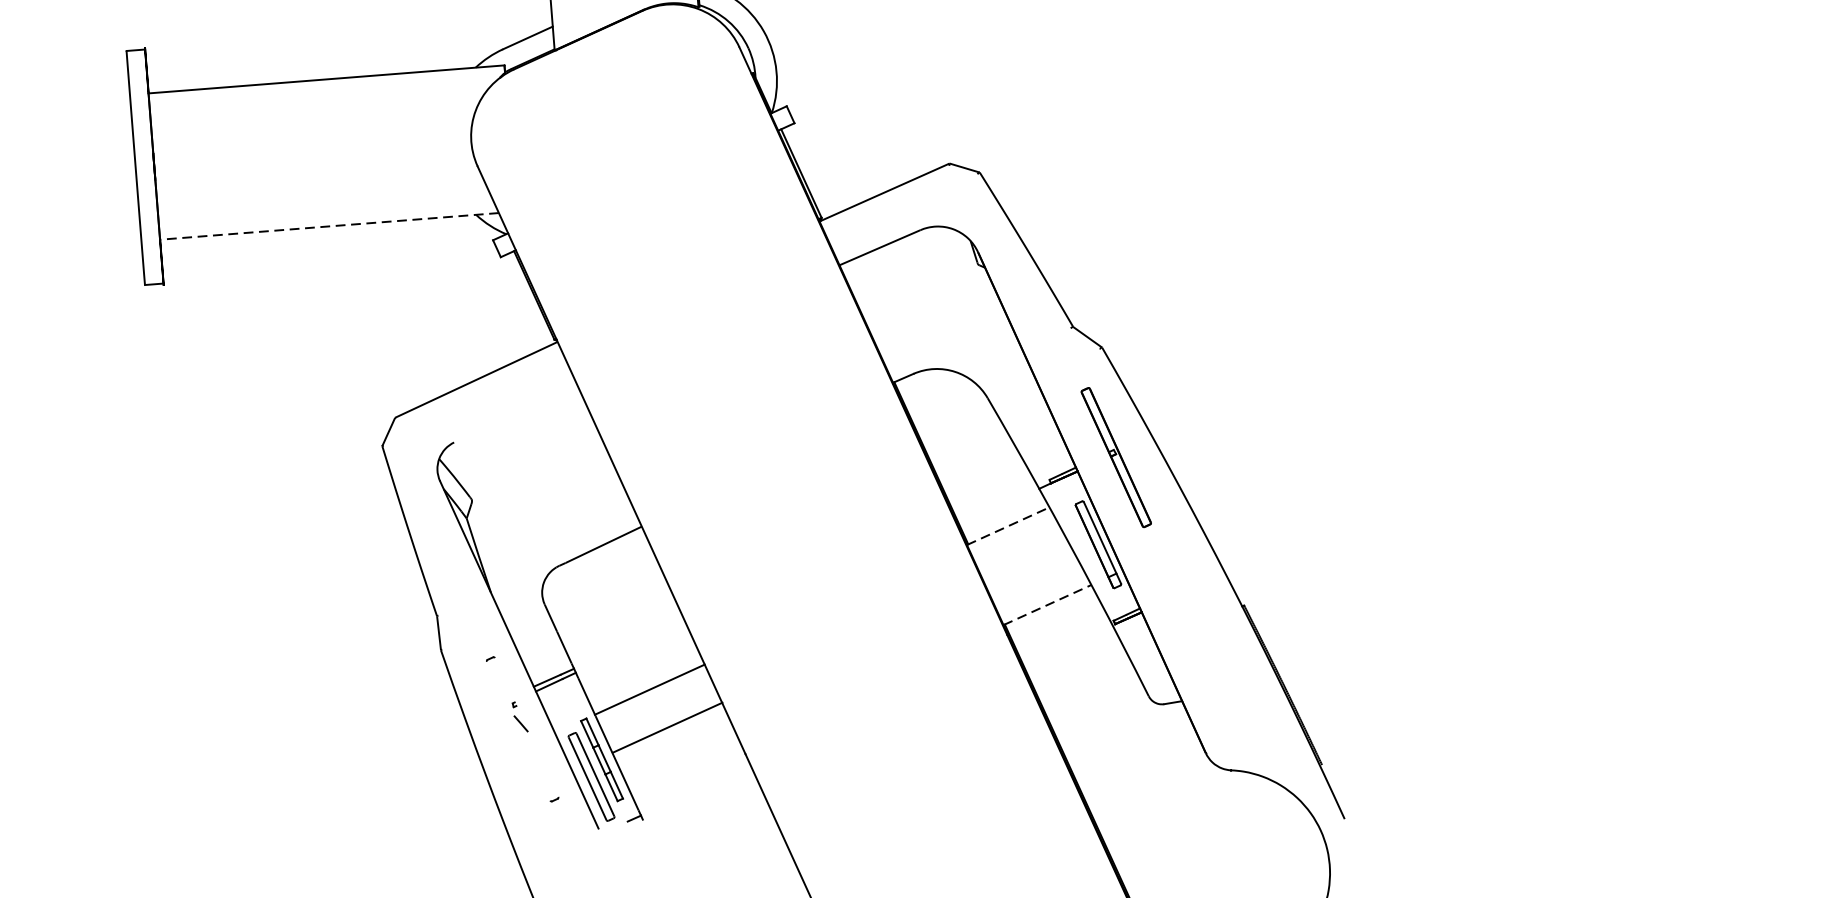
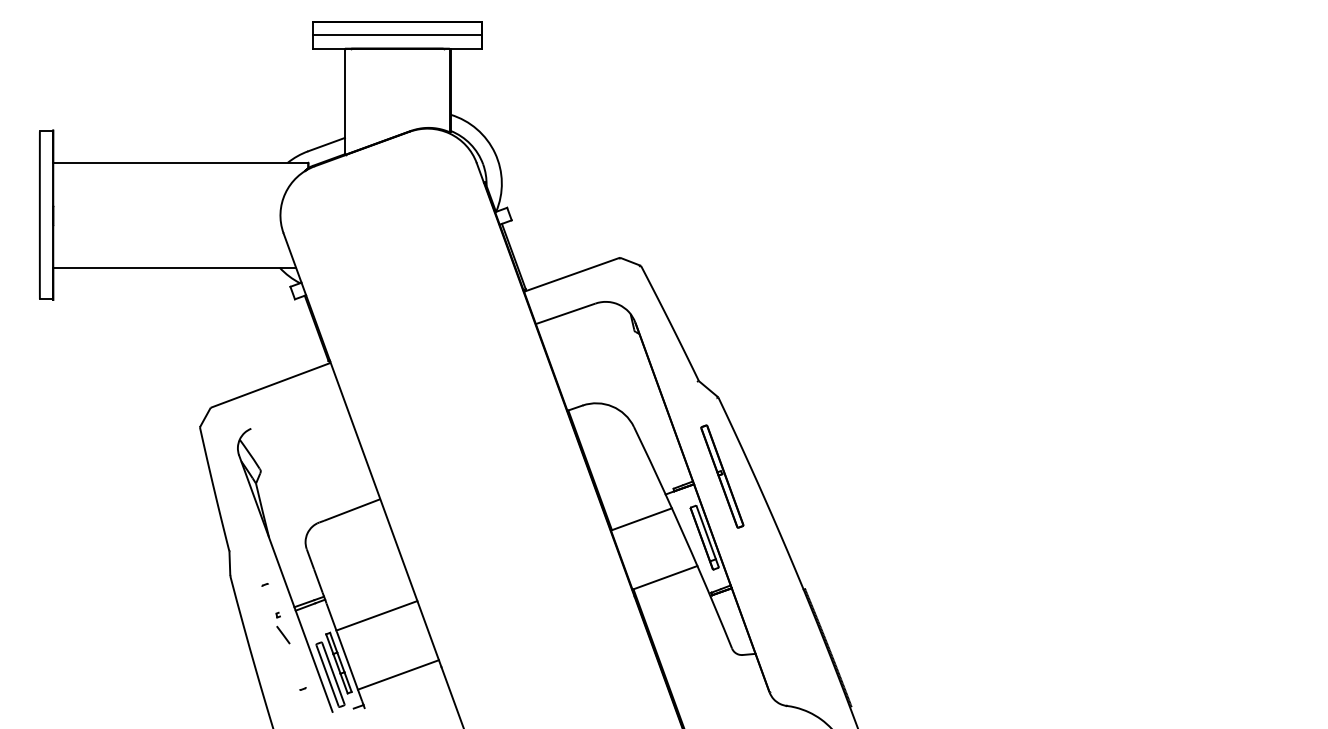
line: (329, 226) -> (174, 267), dashed -> solid
line: (1008, 526) -> (641, 519), dashed -> solid
line: (1048, 604) -> (665, 577), dashed -> solid
part: (519, 716) -> (282, 627), size x1.43
line: (666, 727) -> (397, 674), moved

